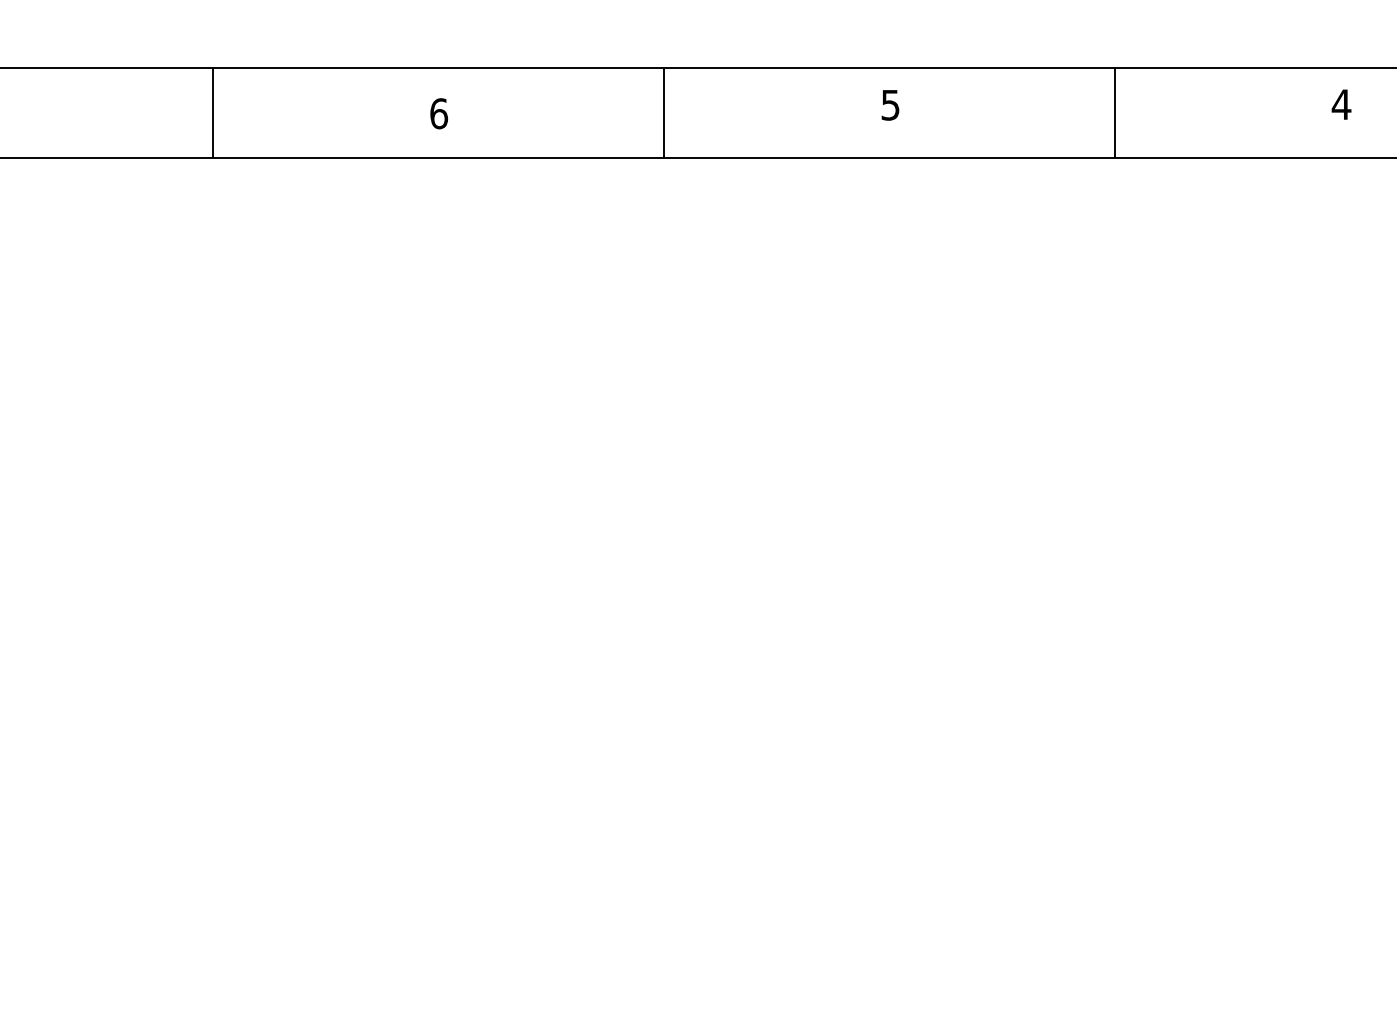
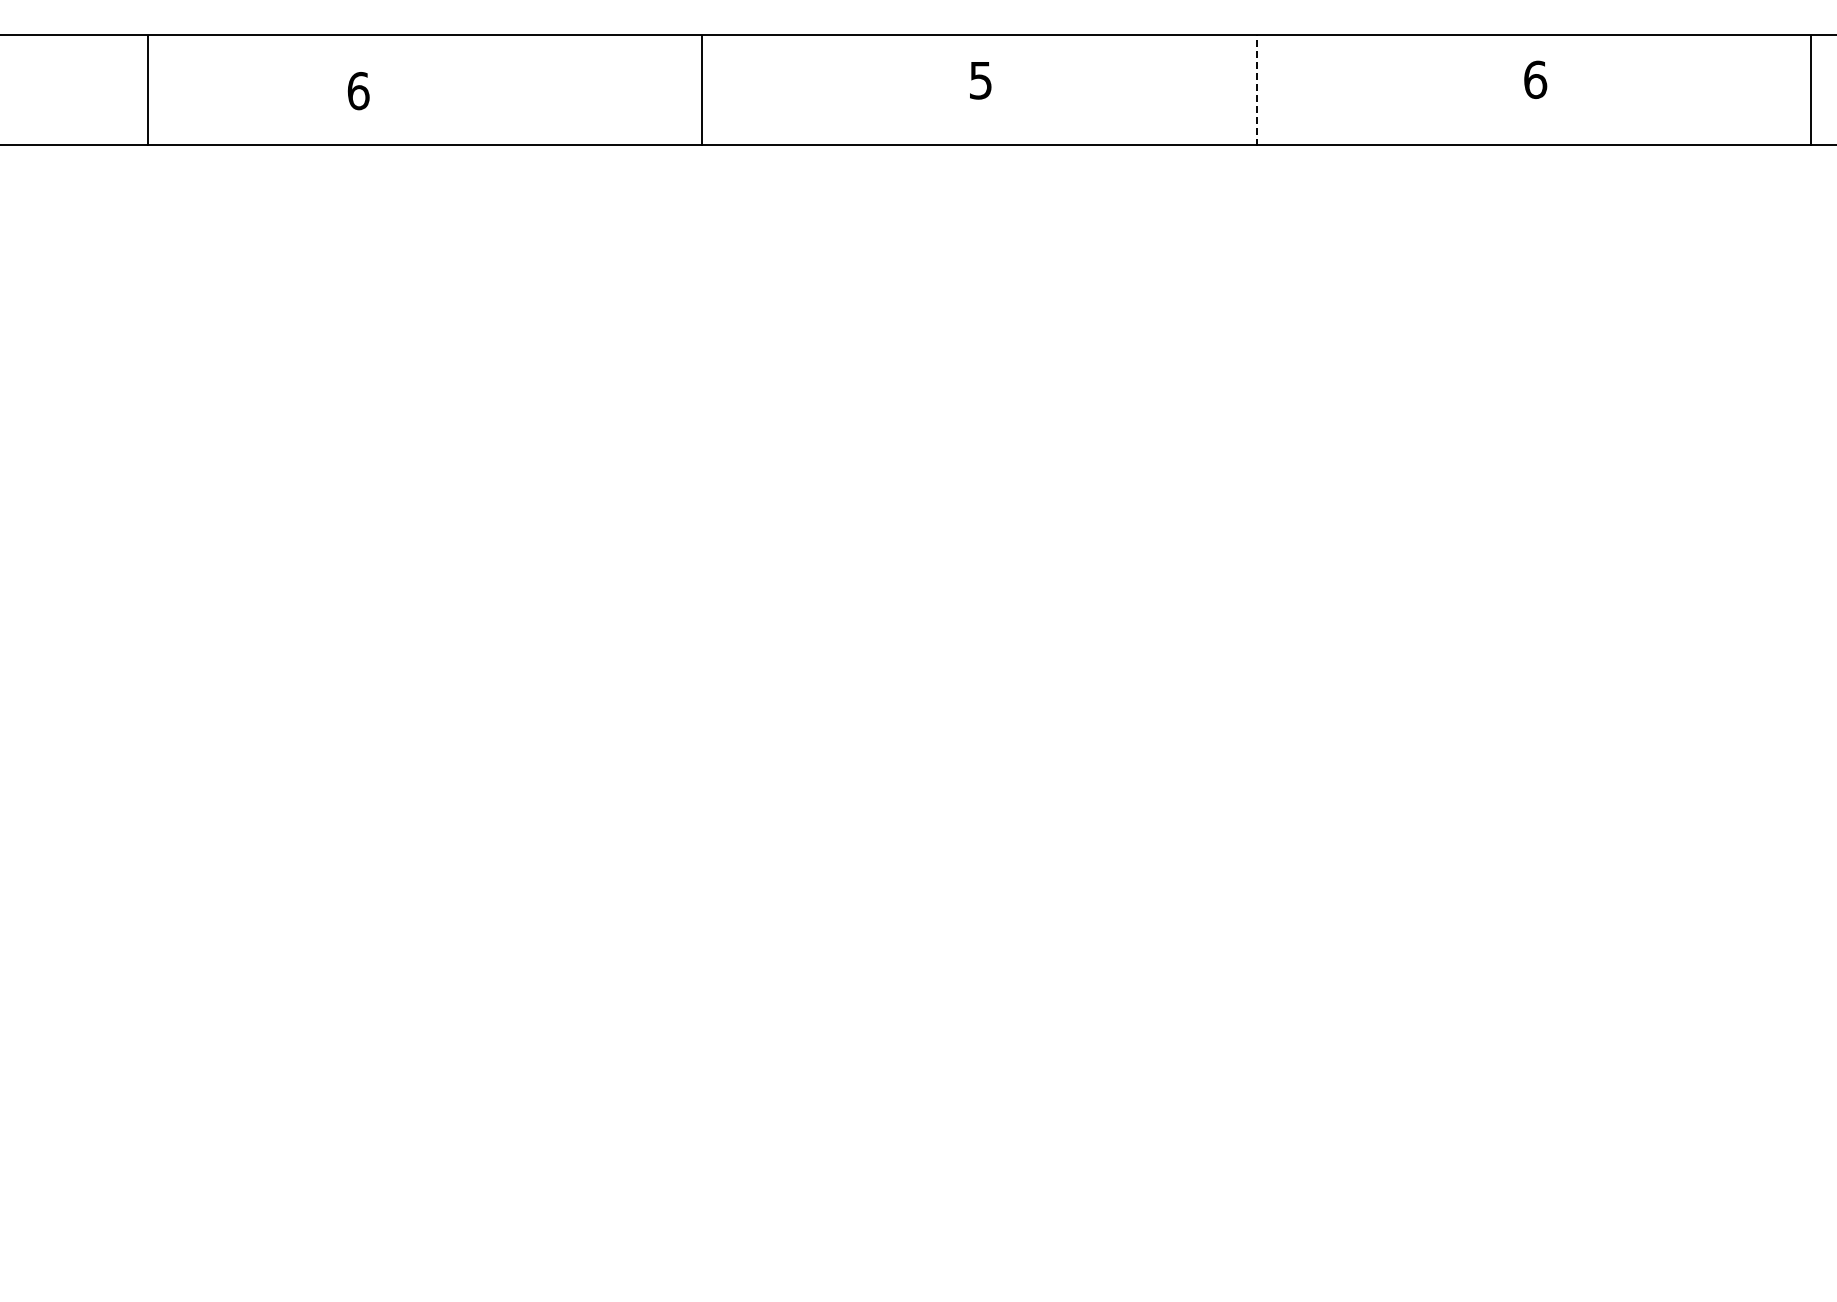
text: (1341, 104) -> (1535, 79), 4 -> 6
line: (1114, 112) -> (1256, 89), solid -> dashed
text: (438, 114) -> (358, 91), moved

